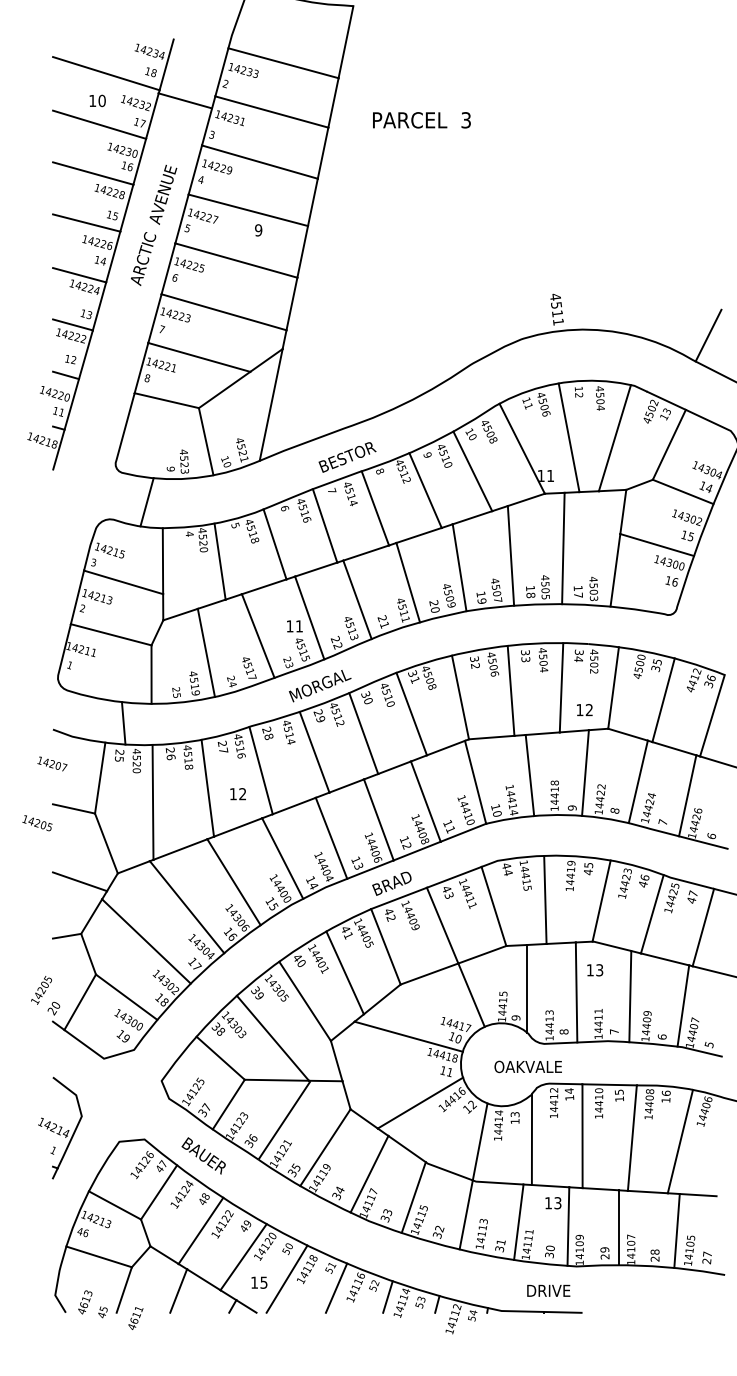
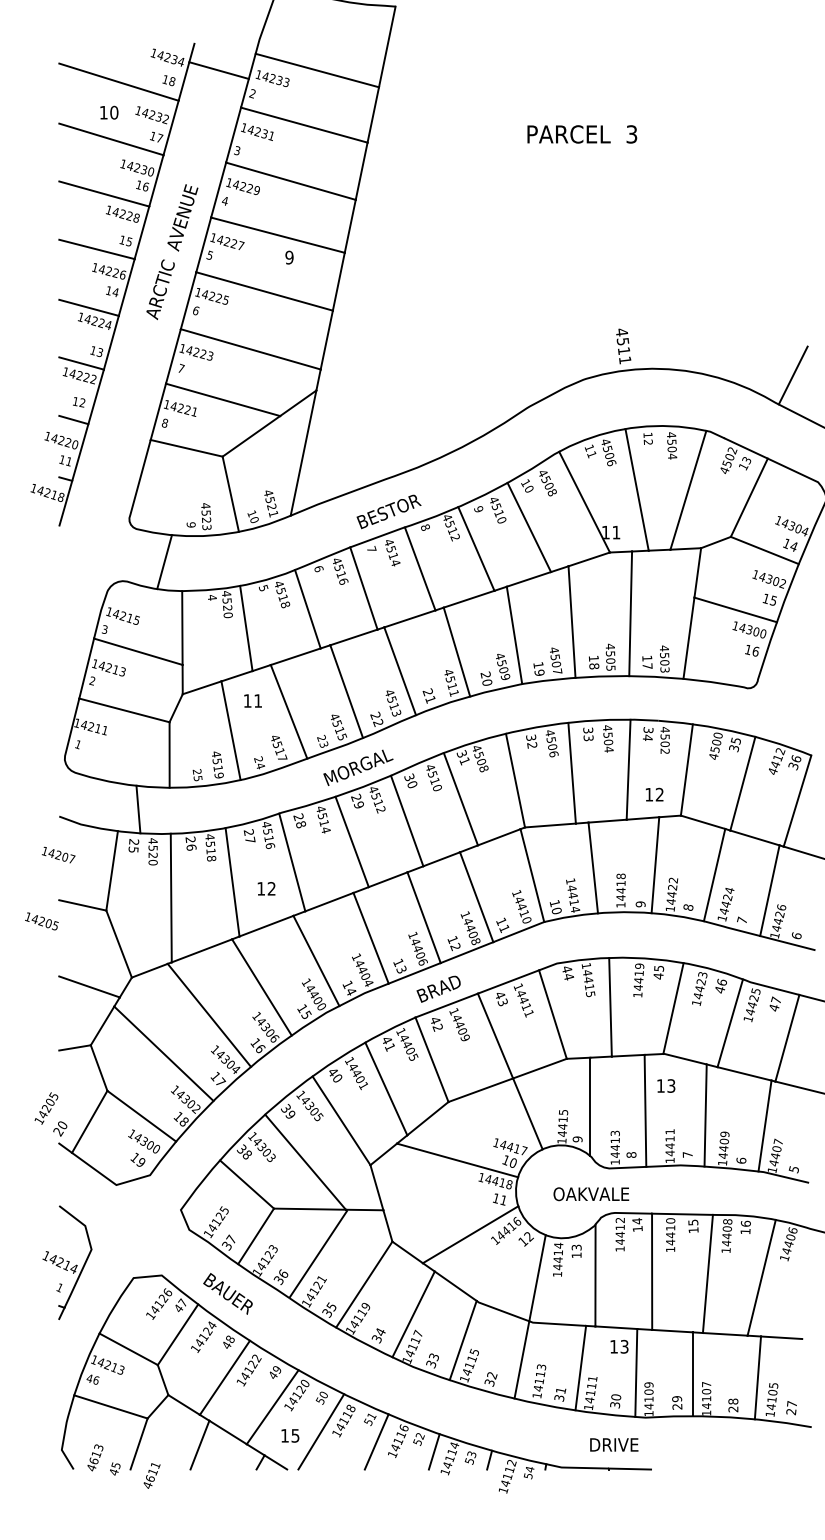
line: (184, 100) -> (218, 70), moved
text: (422, 120) -> (582, 134), moved
text: (294, 625) -> (252, 700), moved

